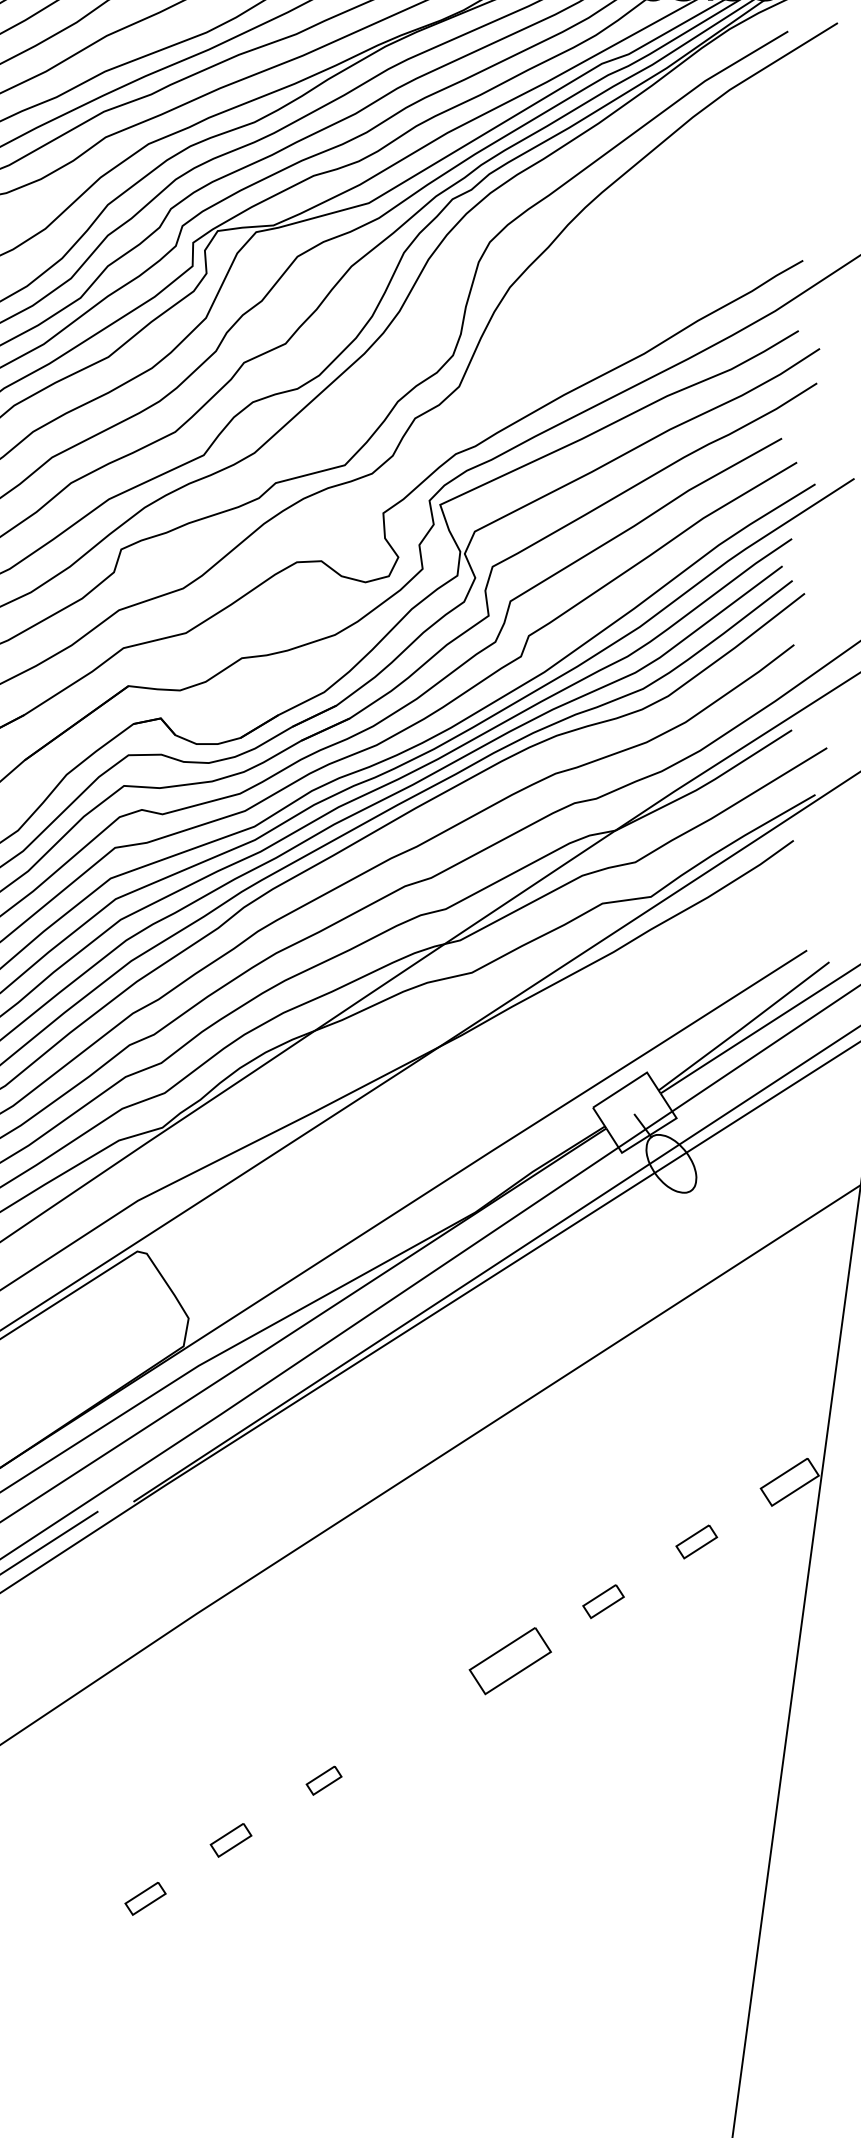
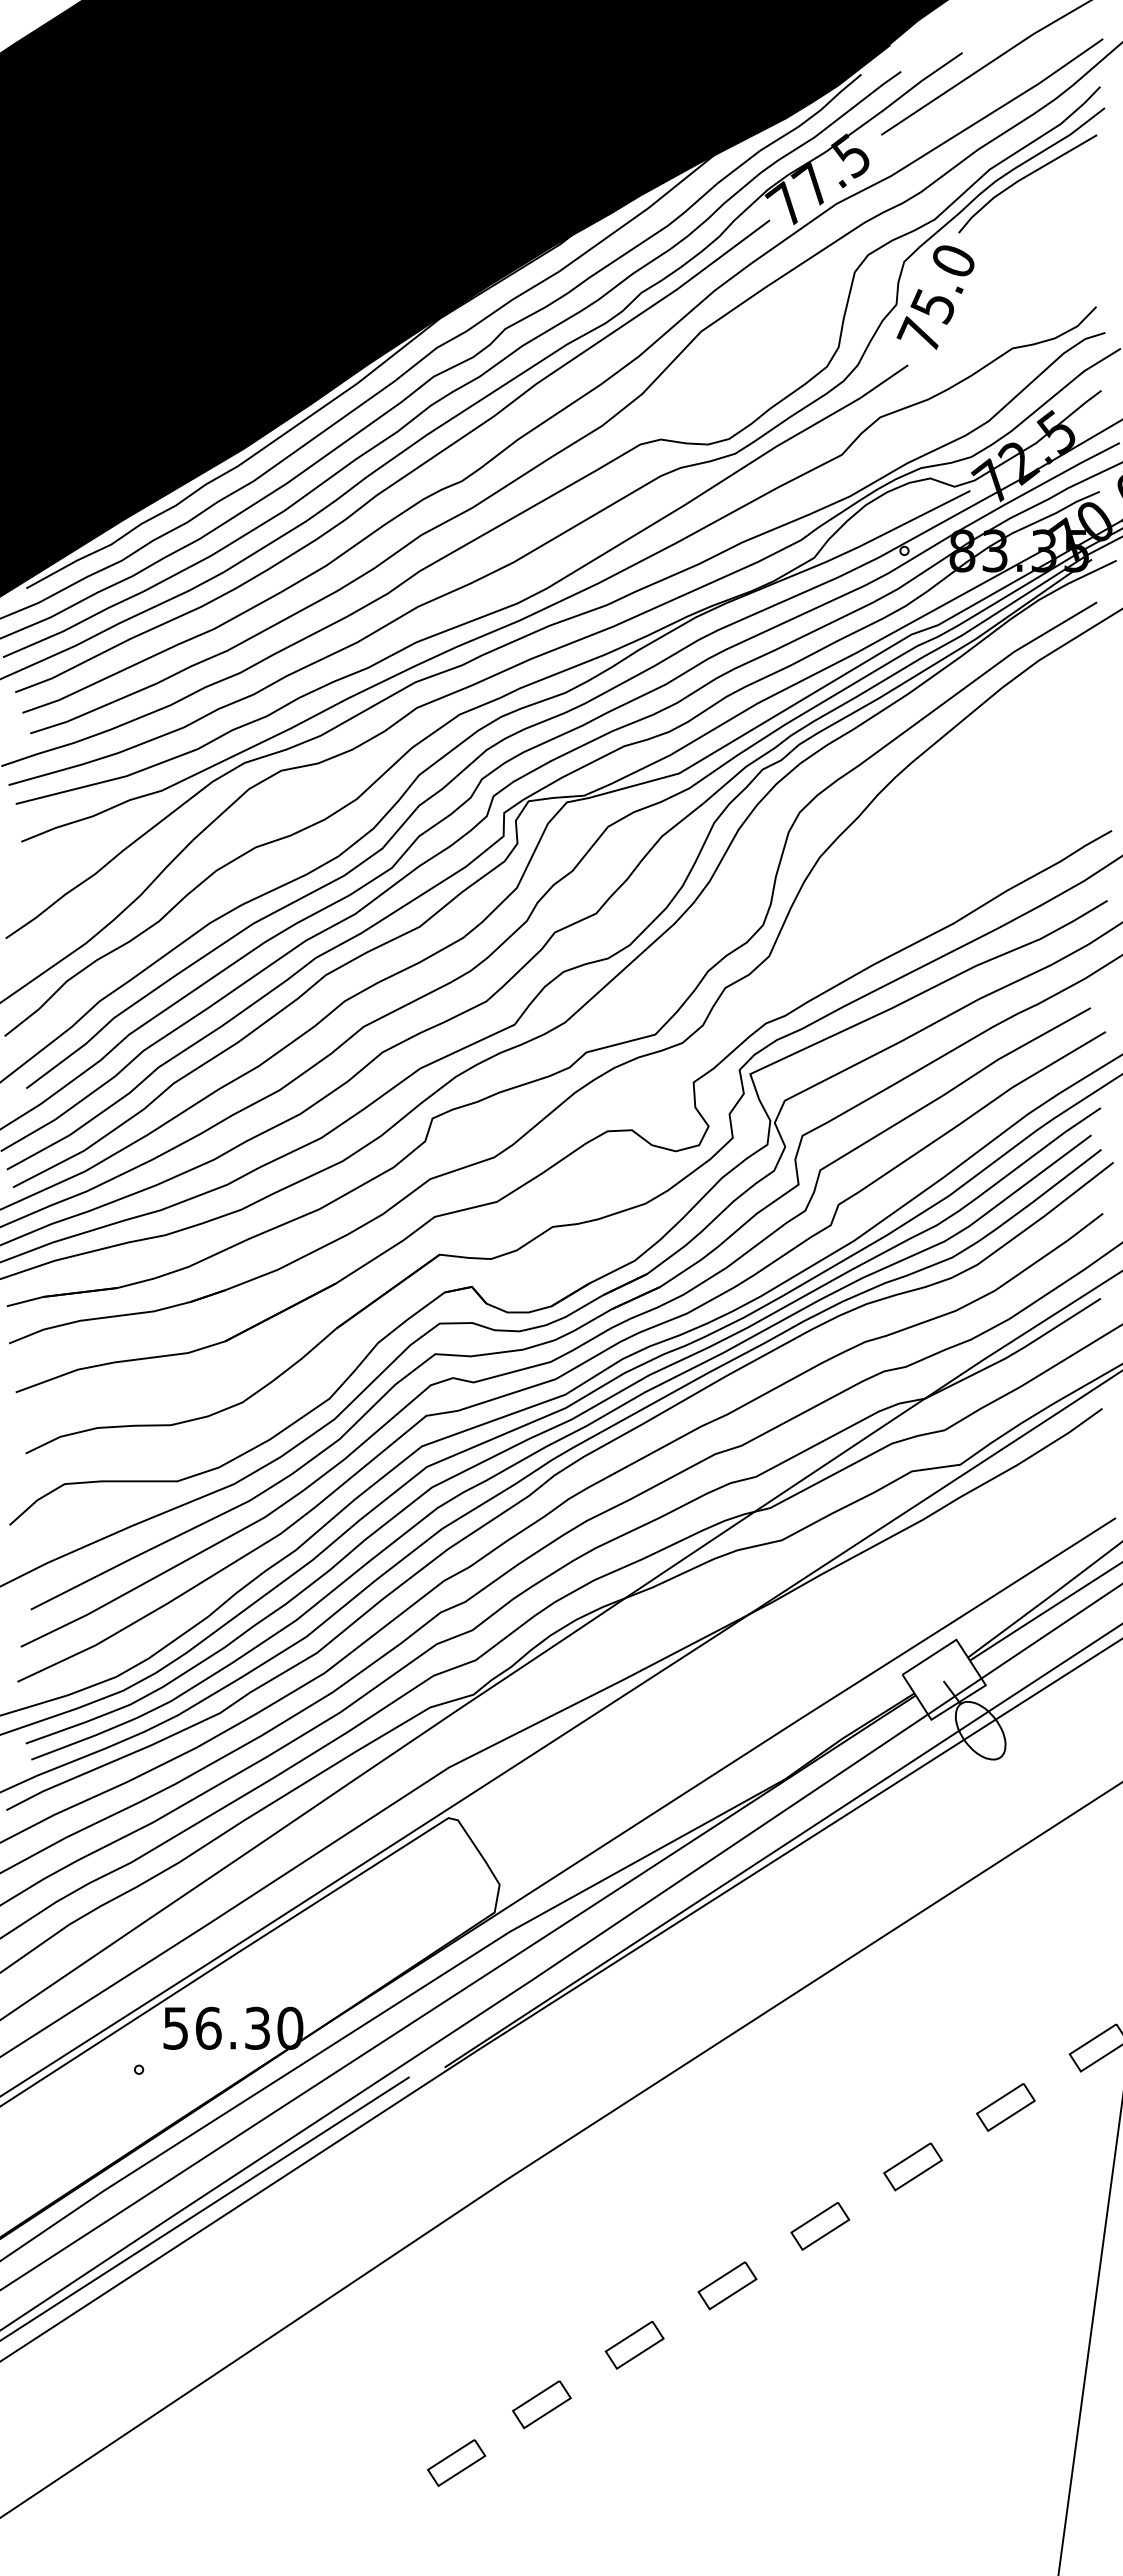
part: (696, 1541) -> (1005, 2107), size x1.43
part: (602, 1601) -> (912, 2166), size x1.43
part: (510, 1661) -> (820, 2226), size x0.71
part: (417, 1720) -> (727, 2285), added
part: (323, 1780) -> (634, 2345), size x1.67
part: (230, 1840) -> (541, 2404), size x1.43
part: (145, 1898) -> (456, 2462), size x1.43

